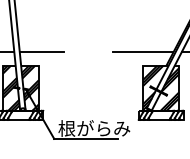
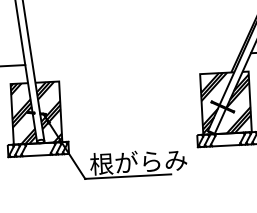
line: (41, 52) -> (61, 63), removed
line: (142, 52) -> (198, 56), removed

